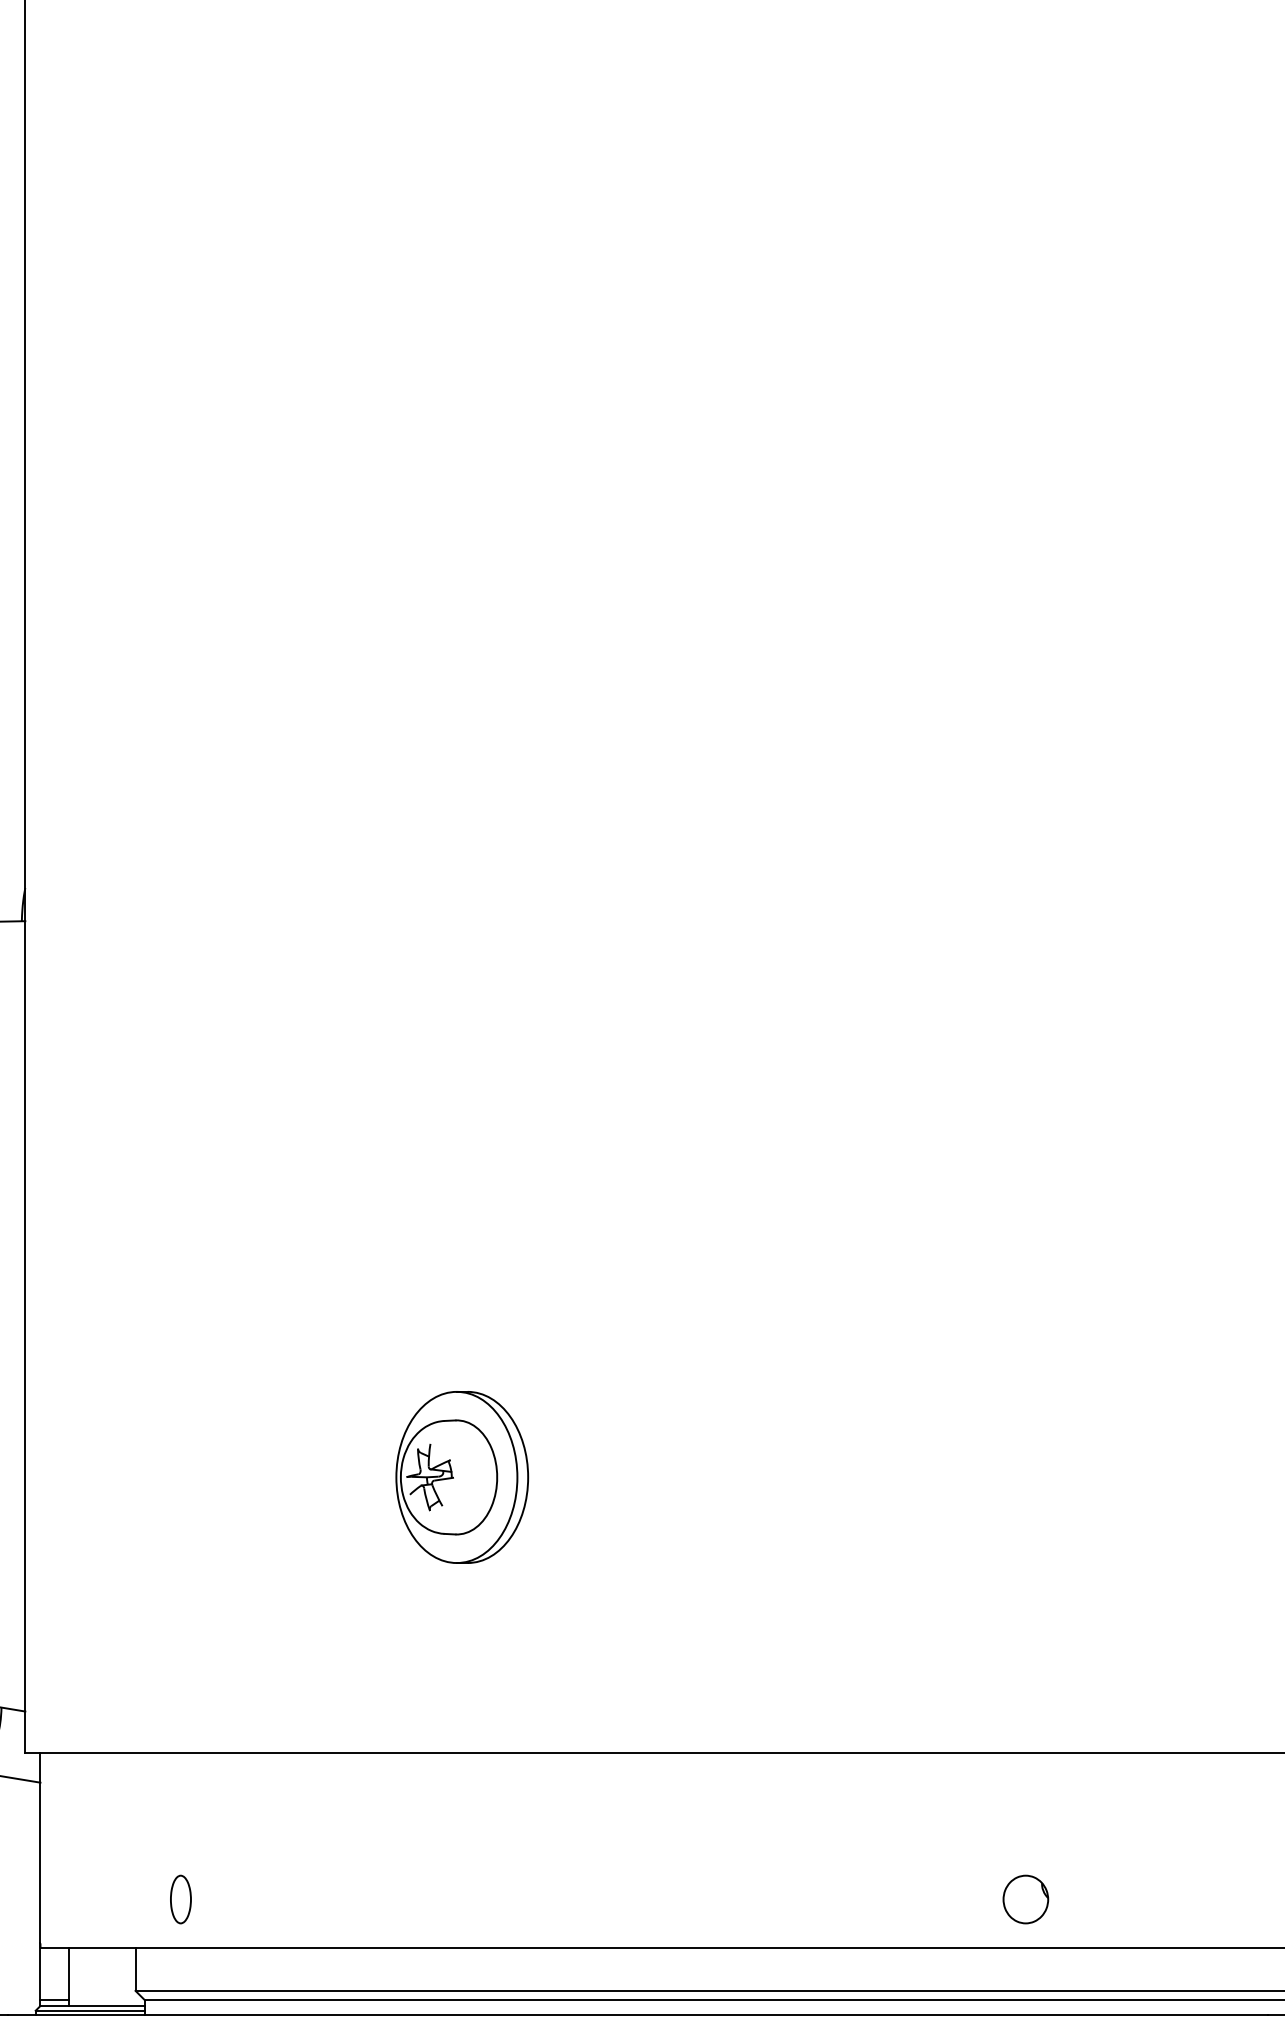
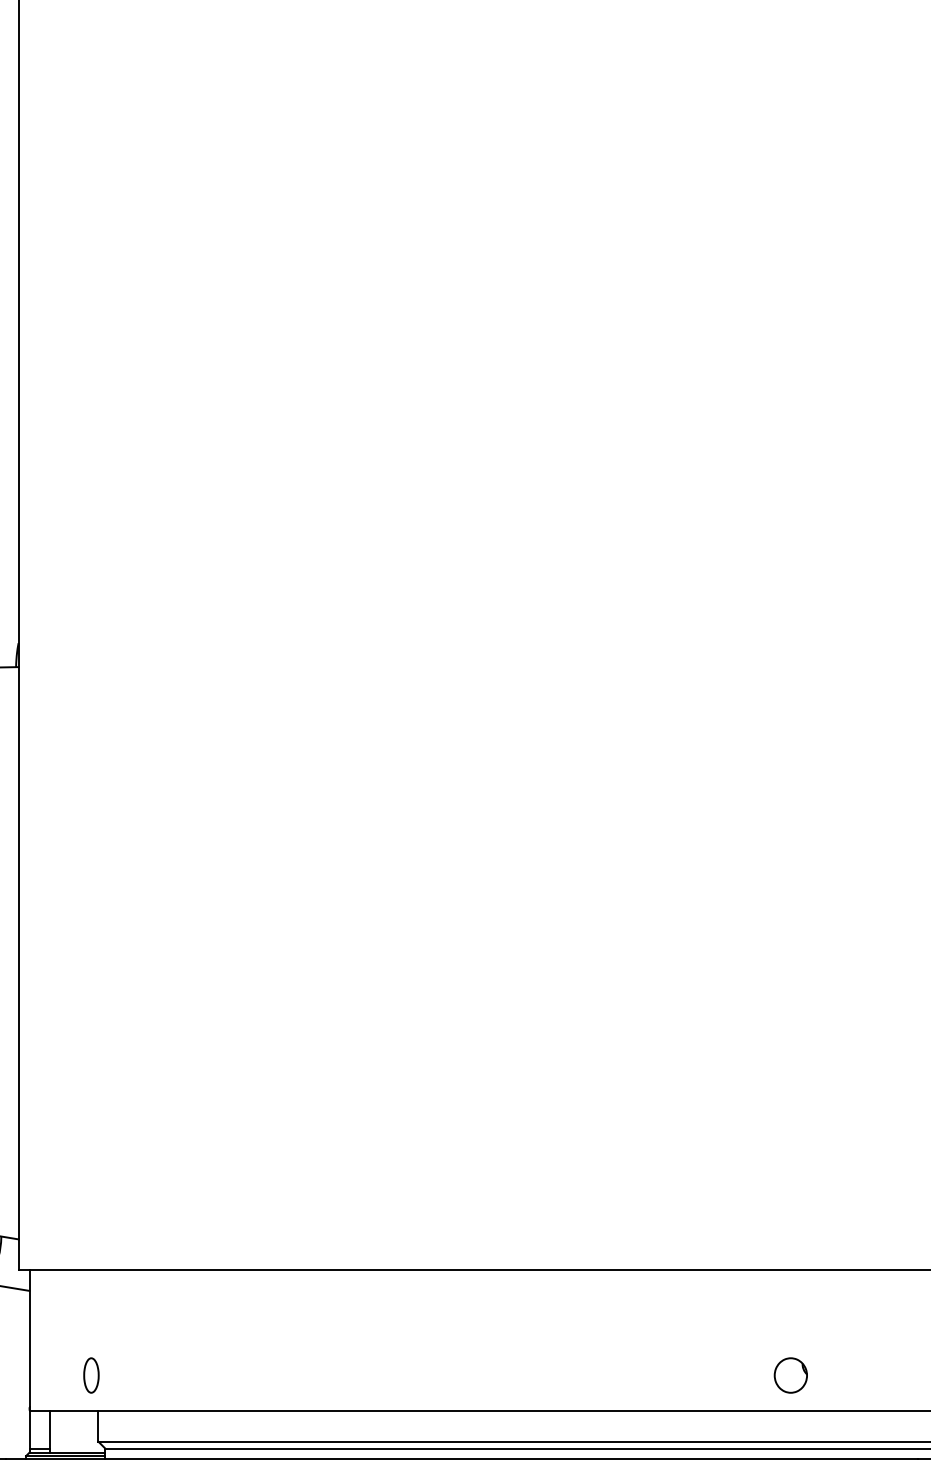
part: (462, 1477) -> (335, 1069), removed
part: (180, 1899) -> (91, 1375), moved
part: (1025, 1899) -> (790, 1375), moved

